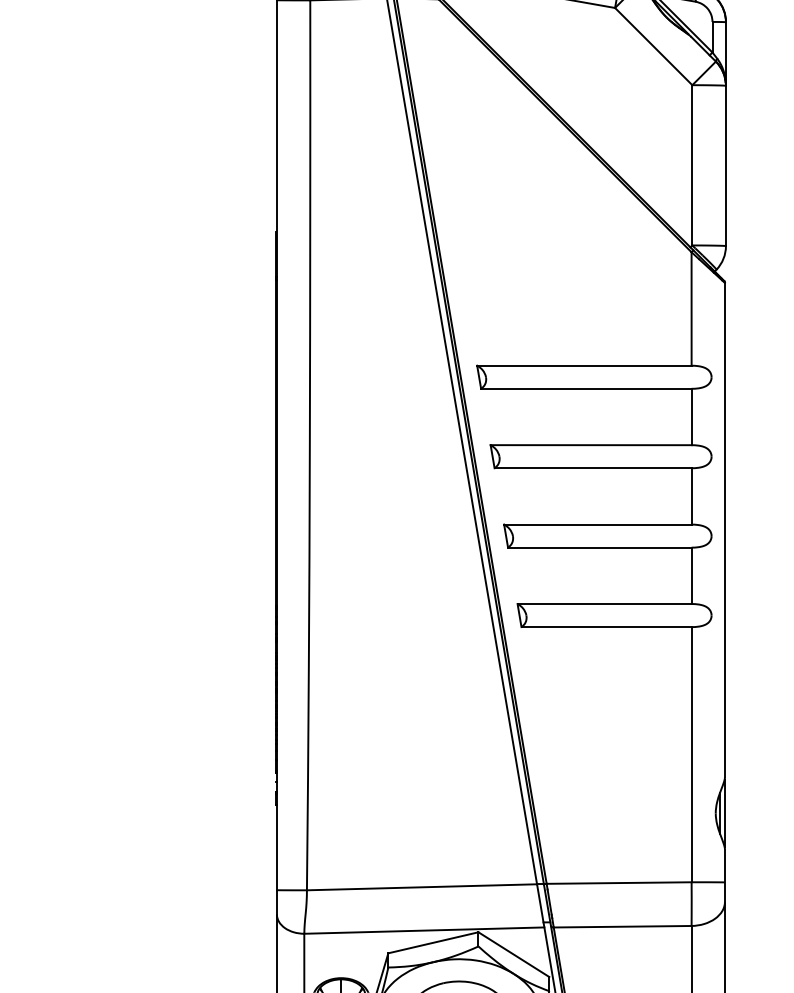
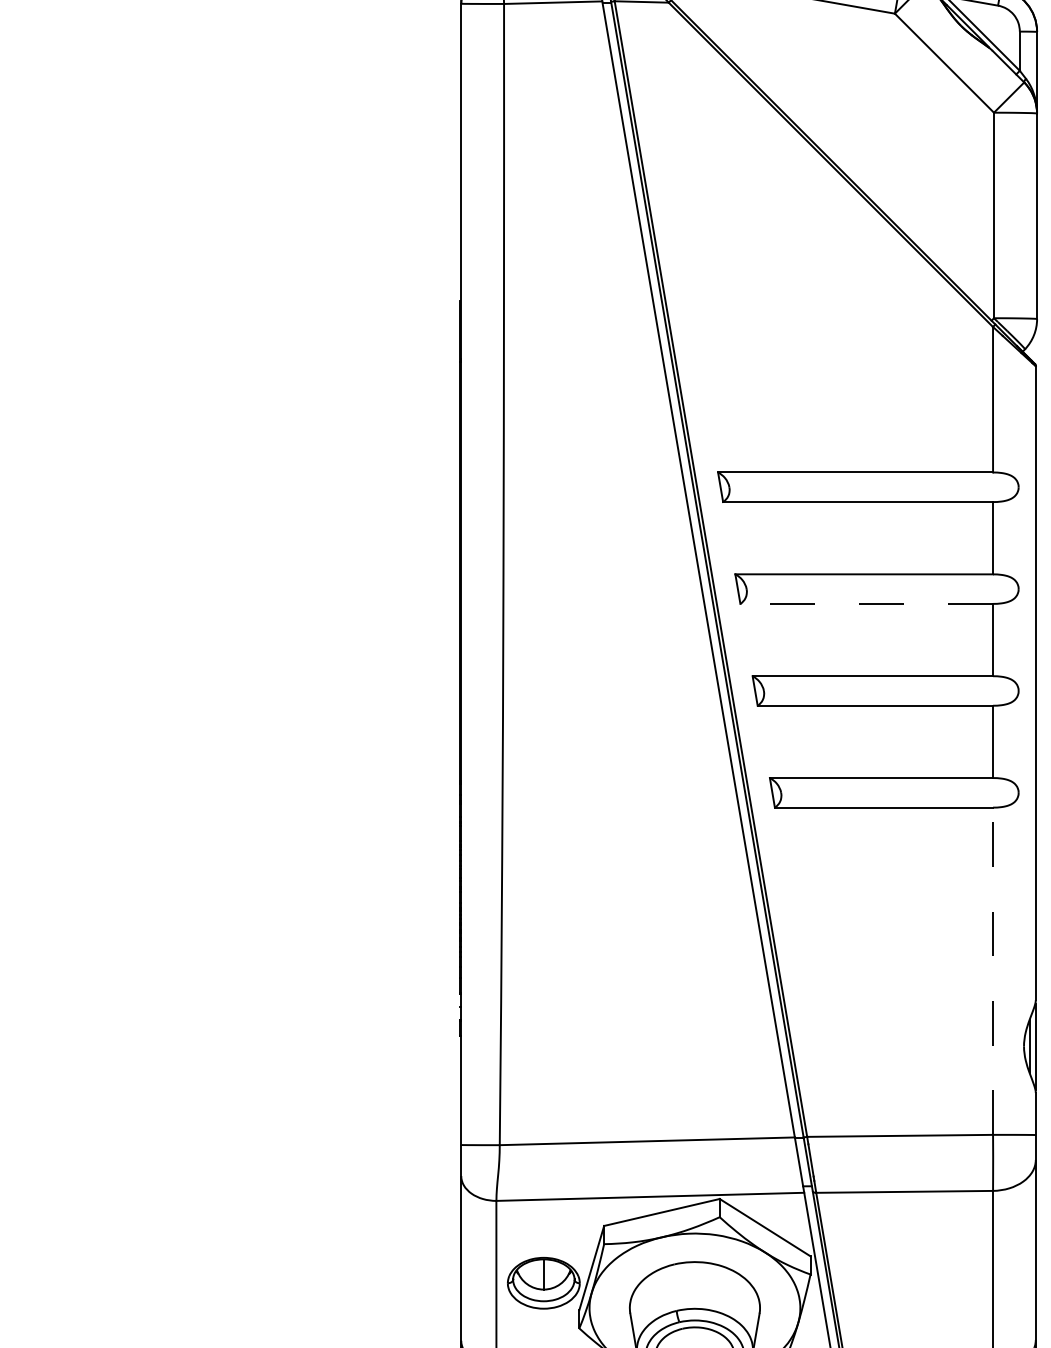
line: (592, 467) -> (866, 603), solid -> dashed
line: (691, 754) -> (993, 971), solid -> dashed

